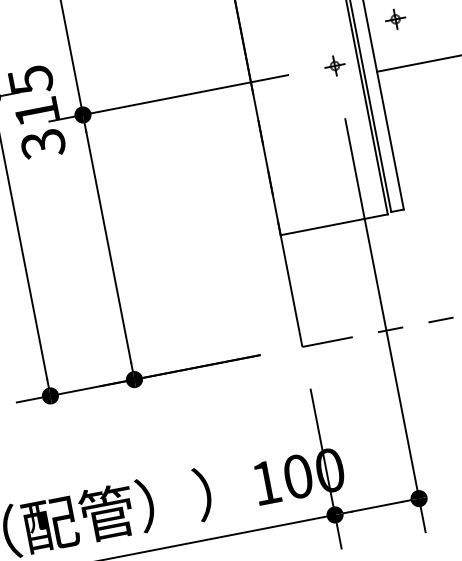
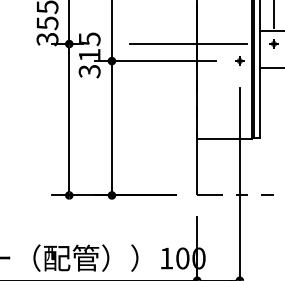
line: (227, 52) -> (188, 44), added

